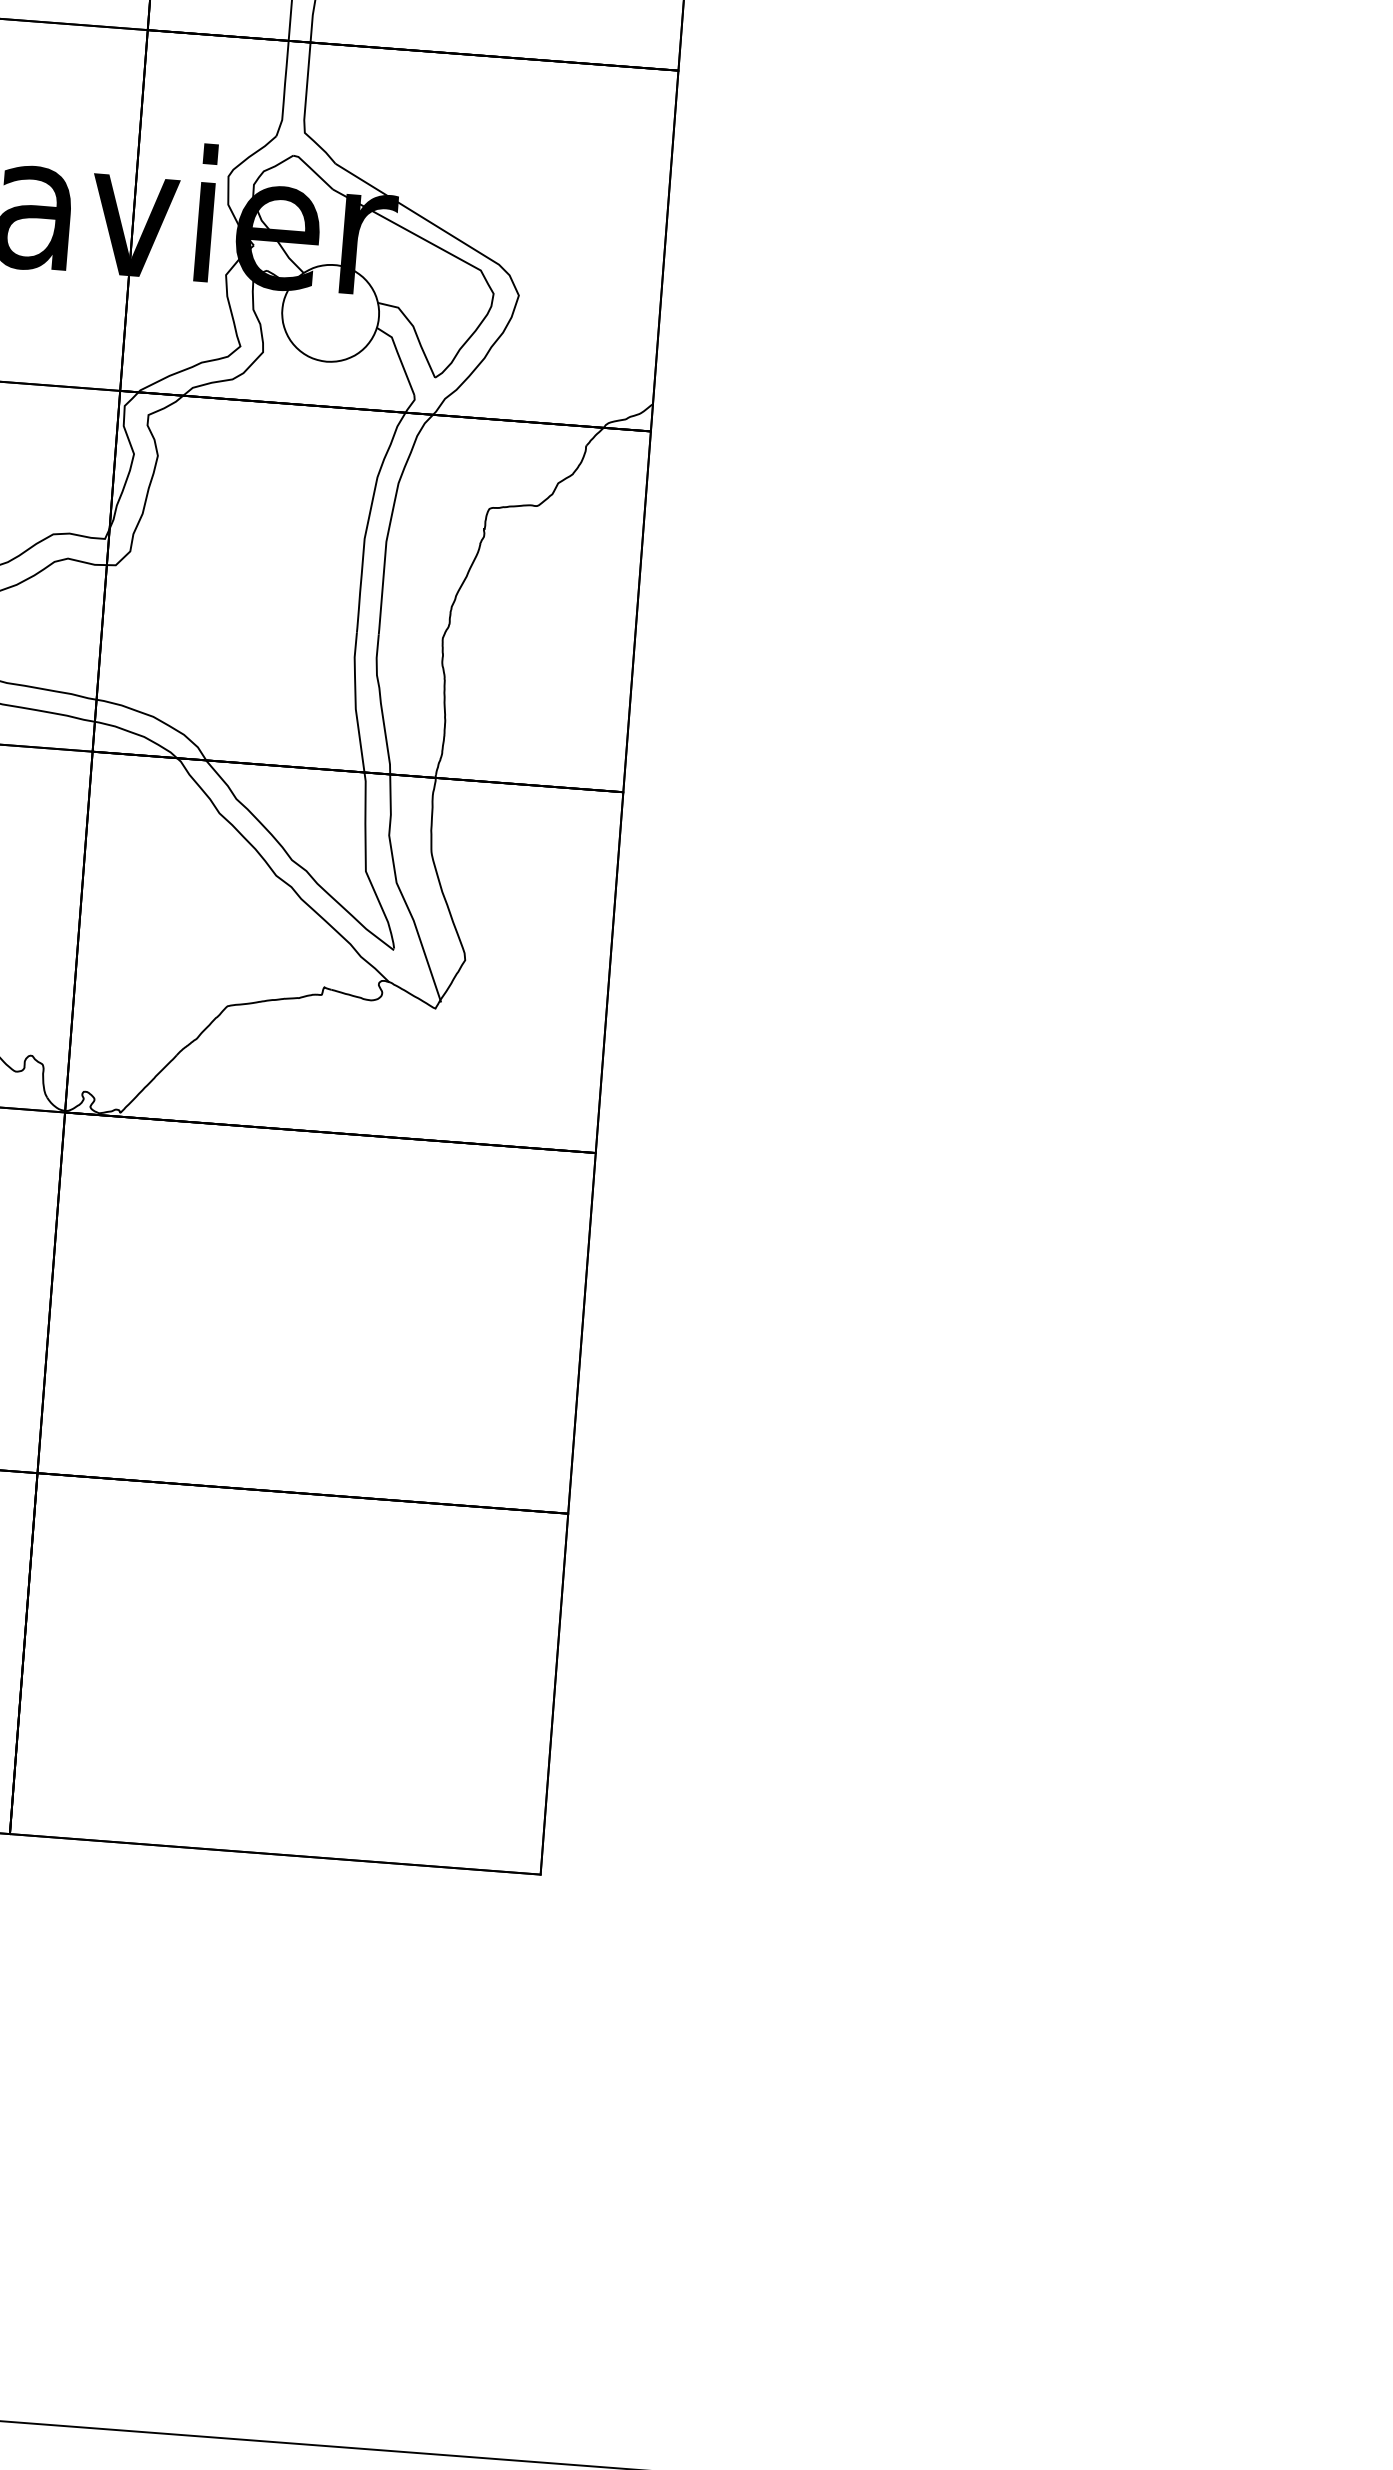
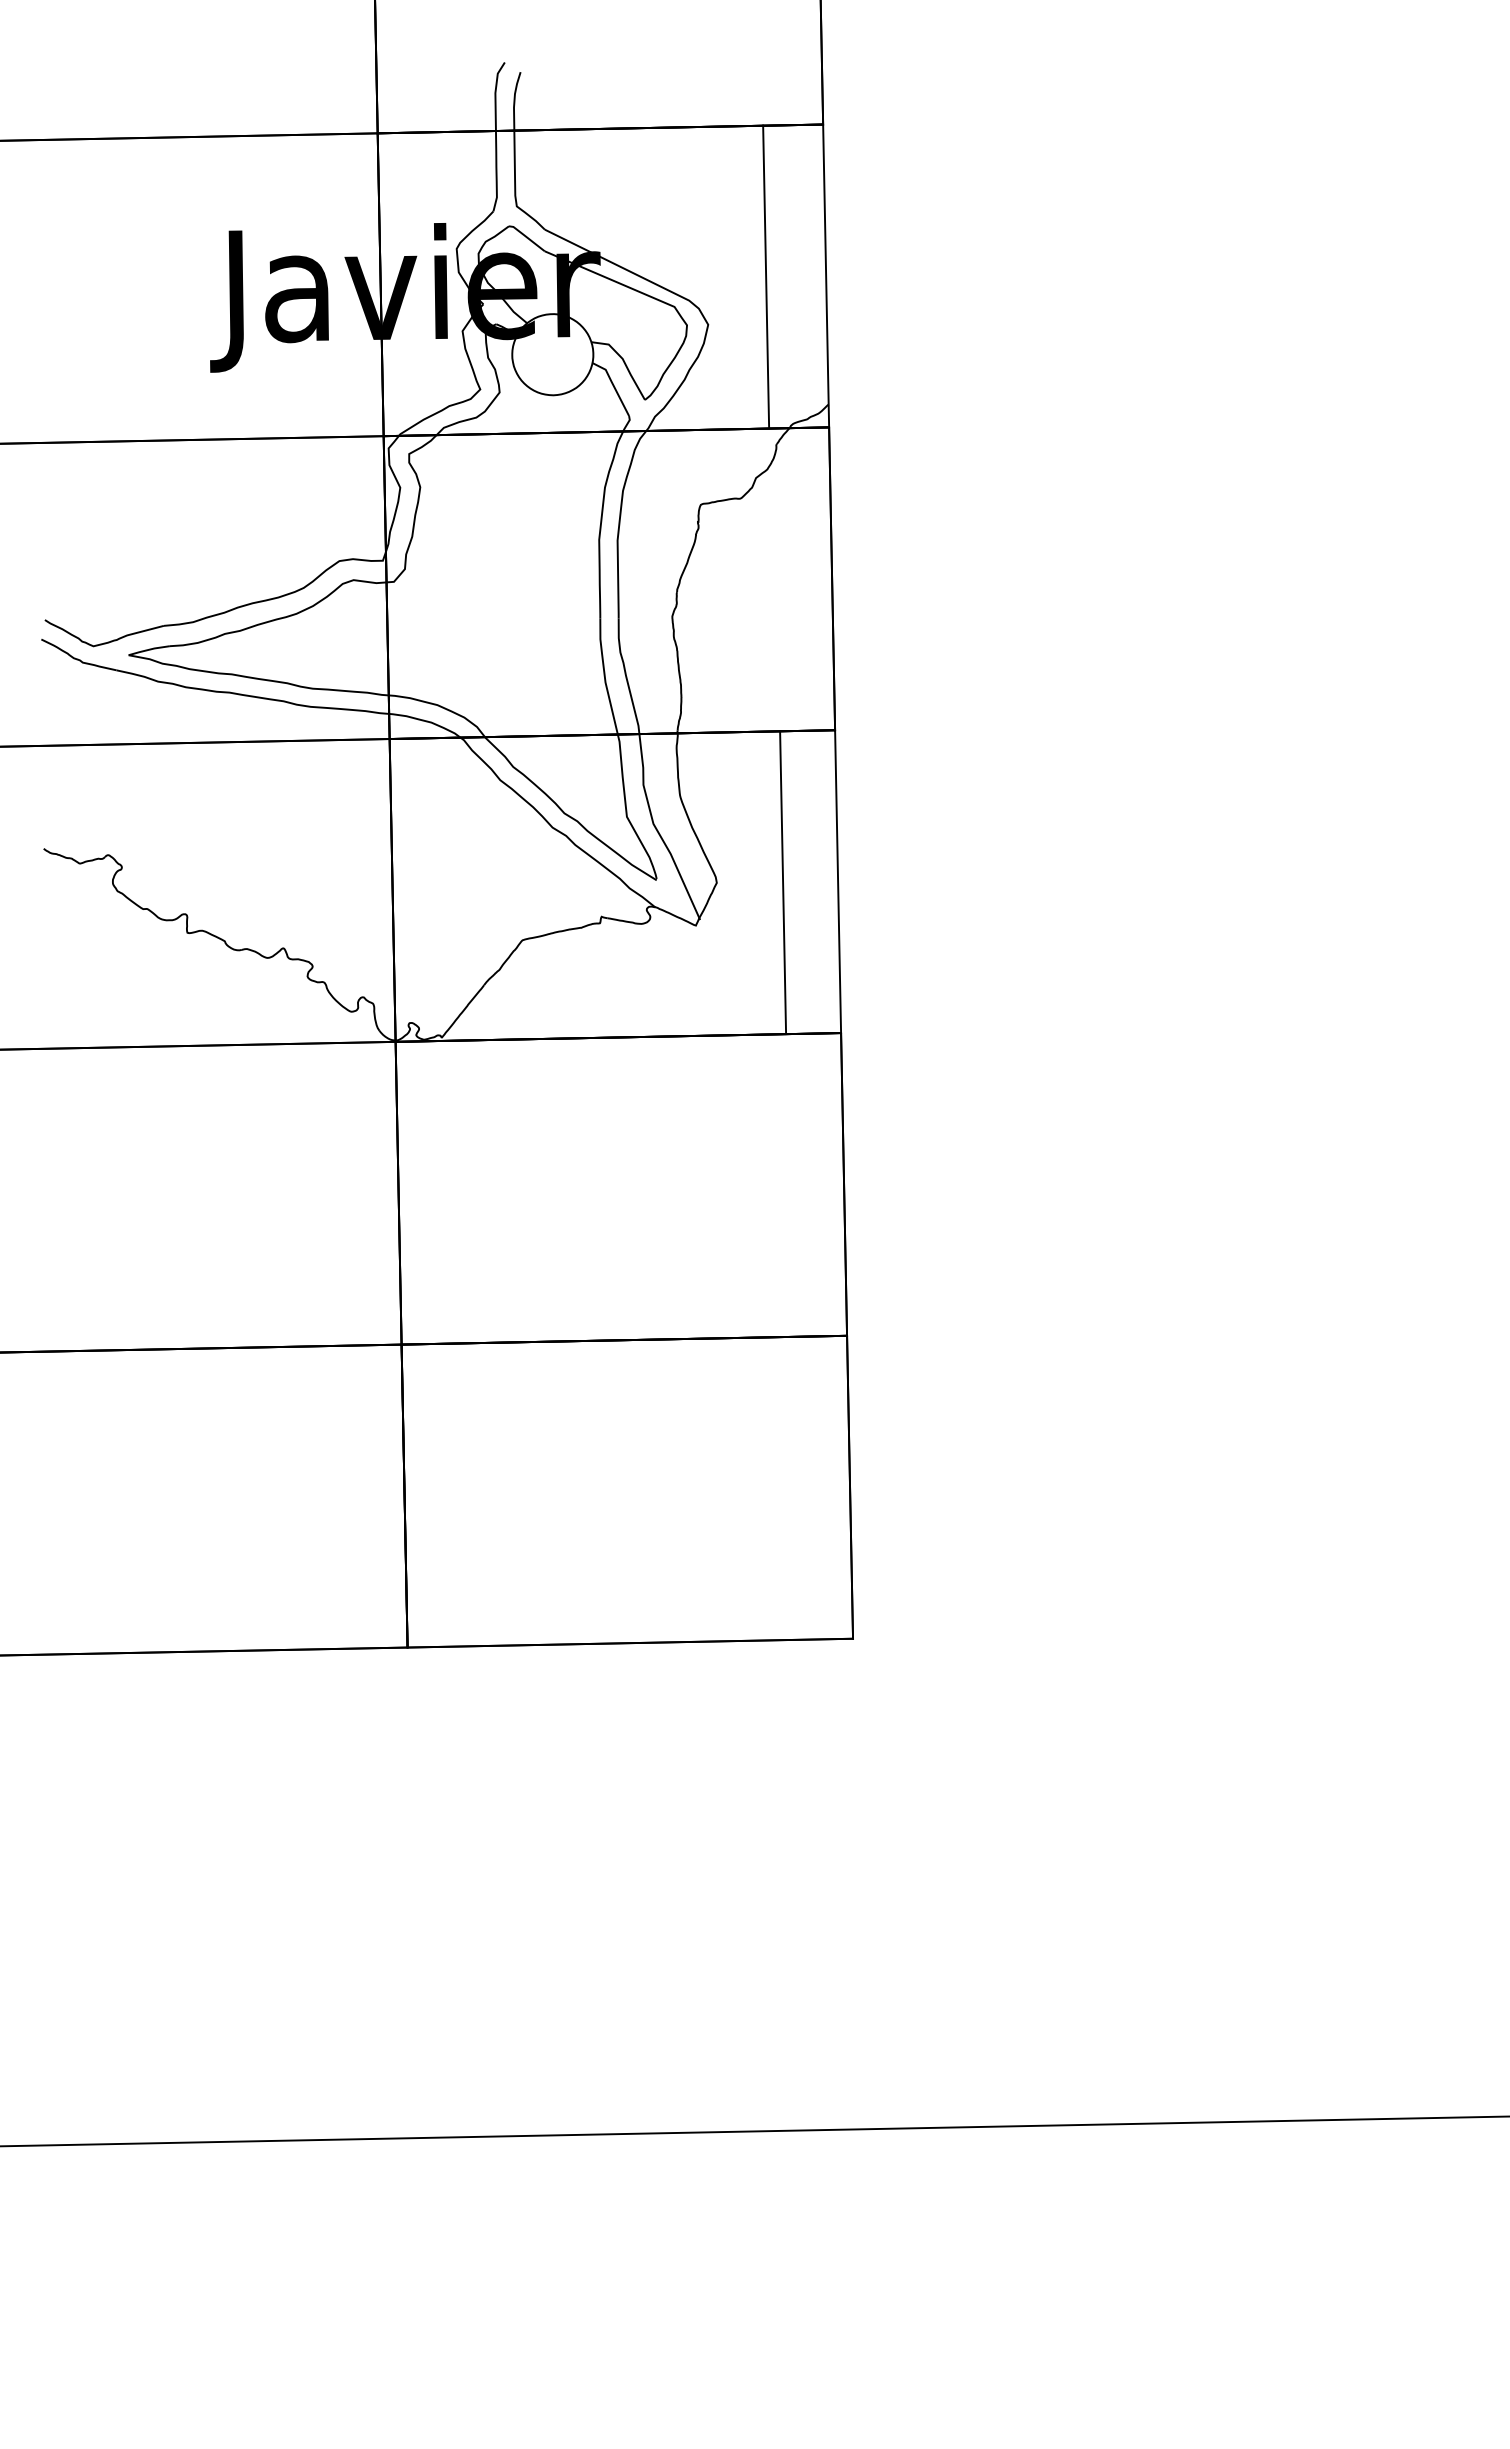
line: (665, 250) -> (766, 276), moved
line: (610, 972) -> (783, 882), moved

